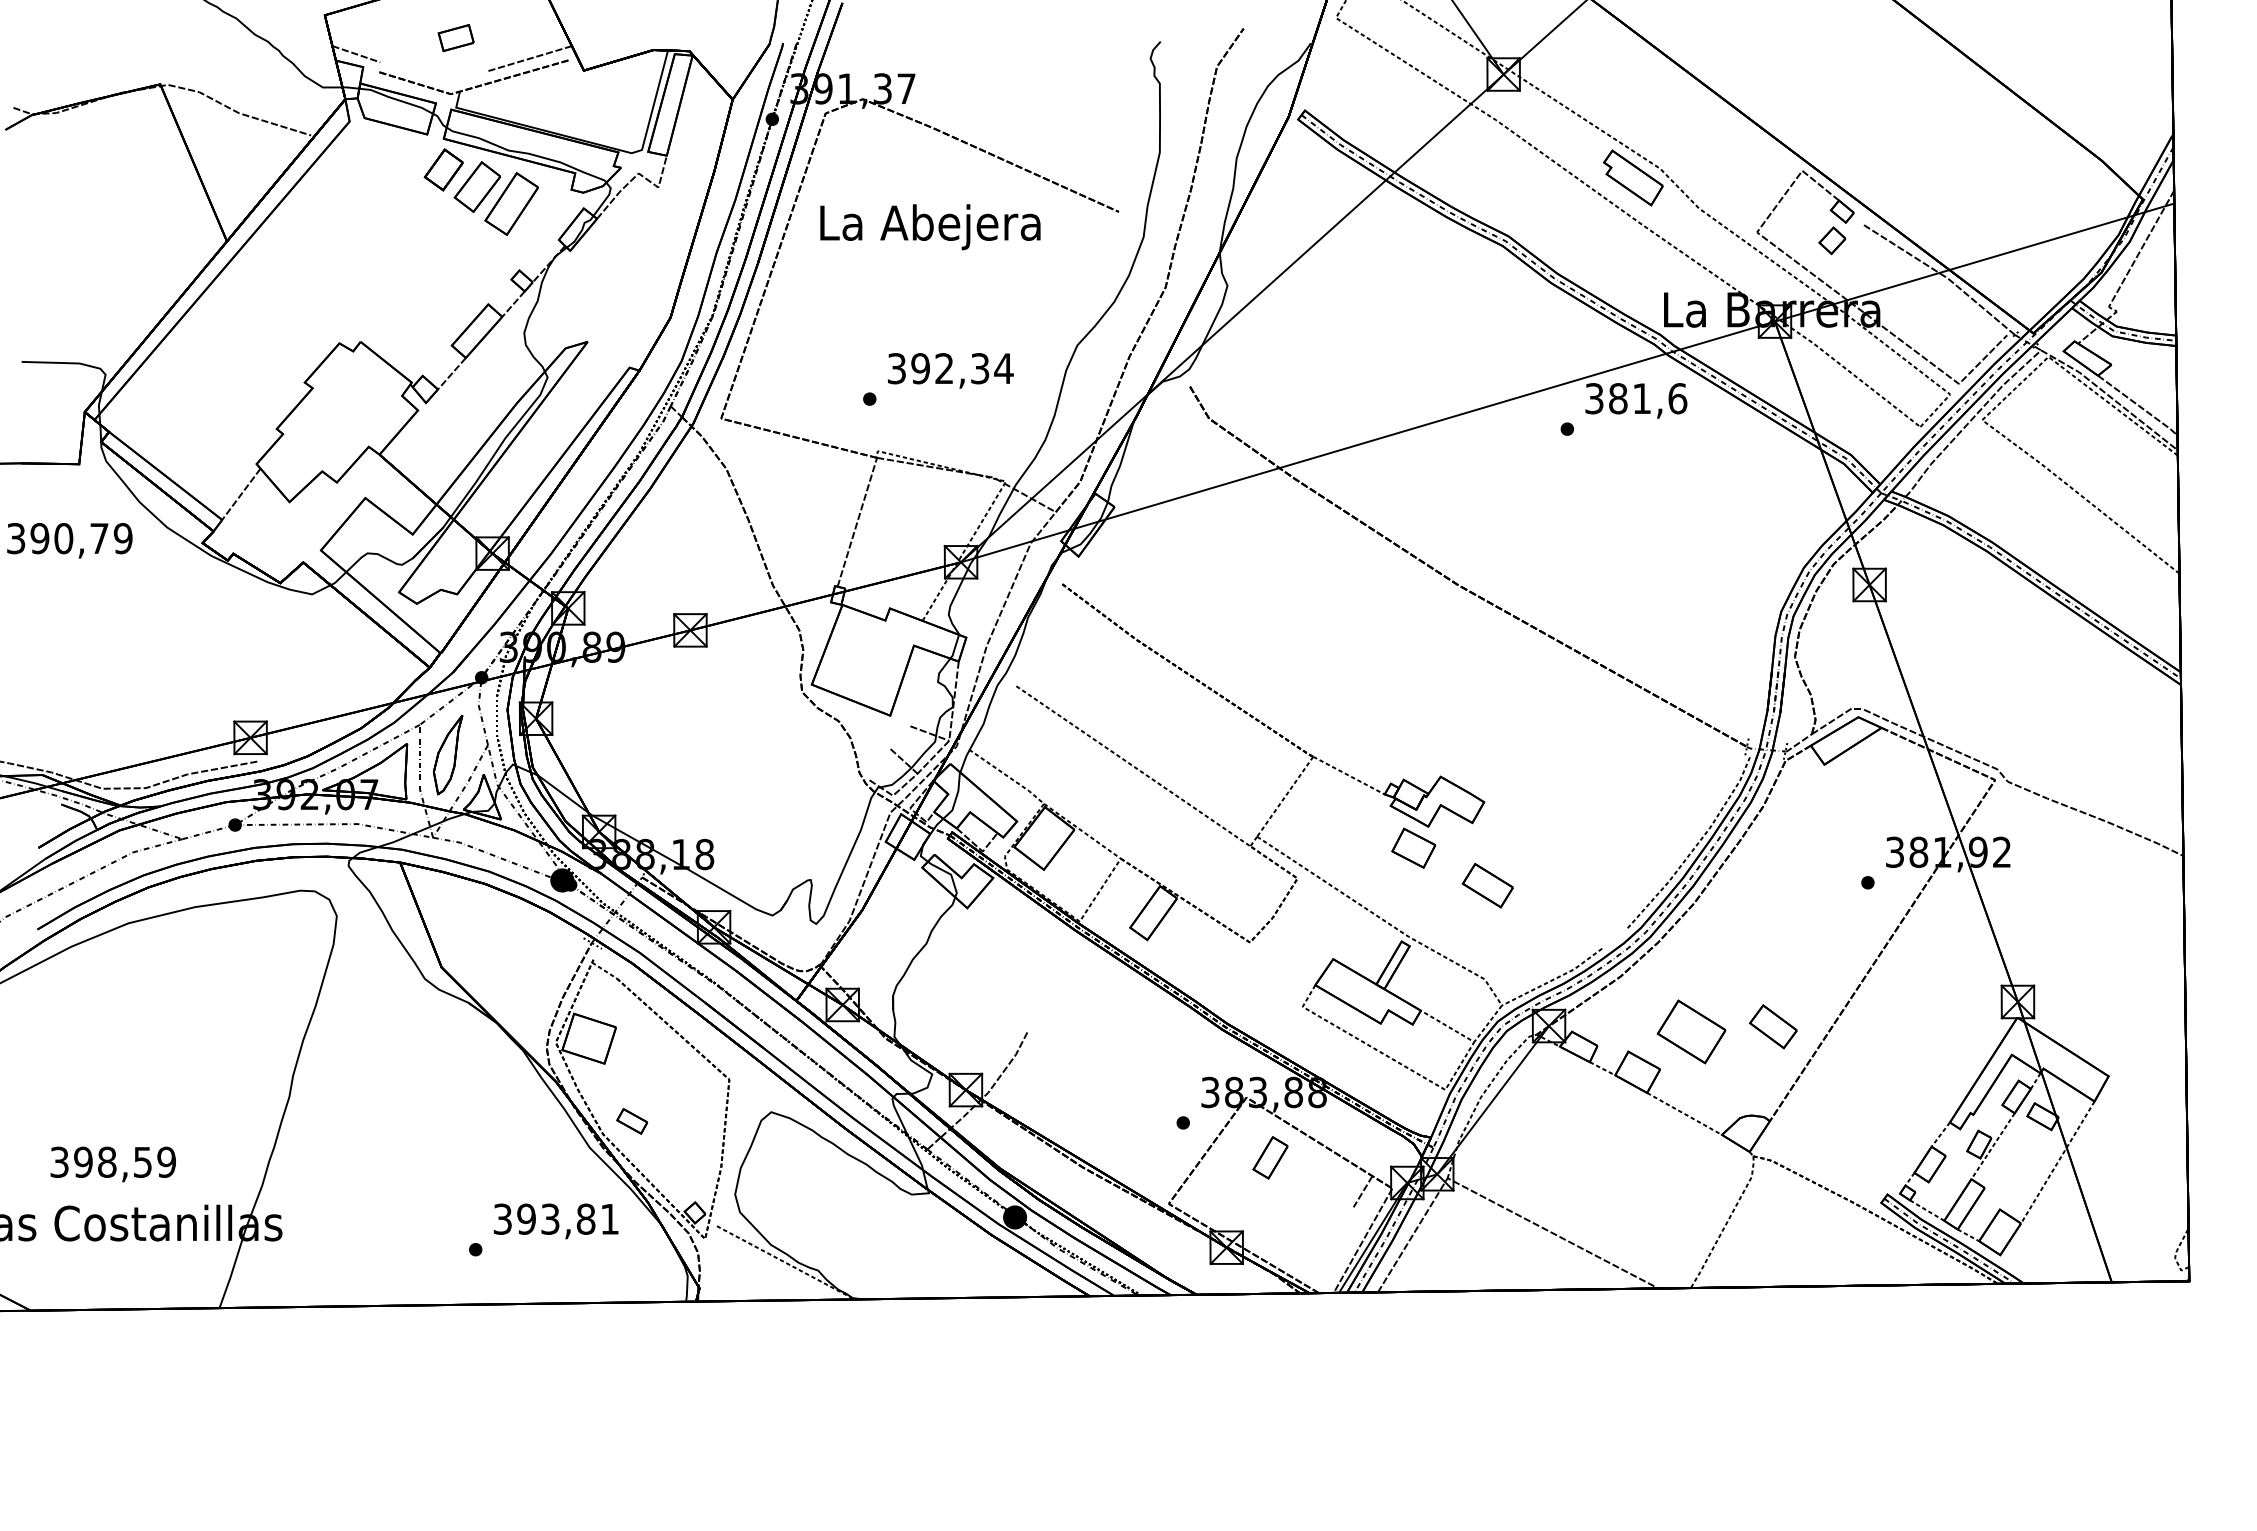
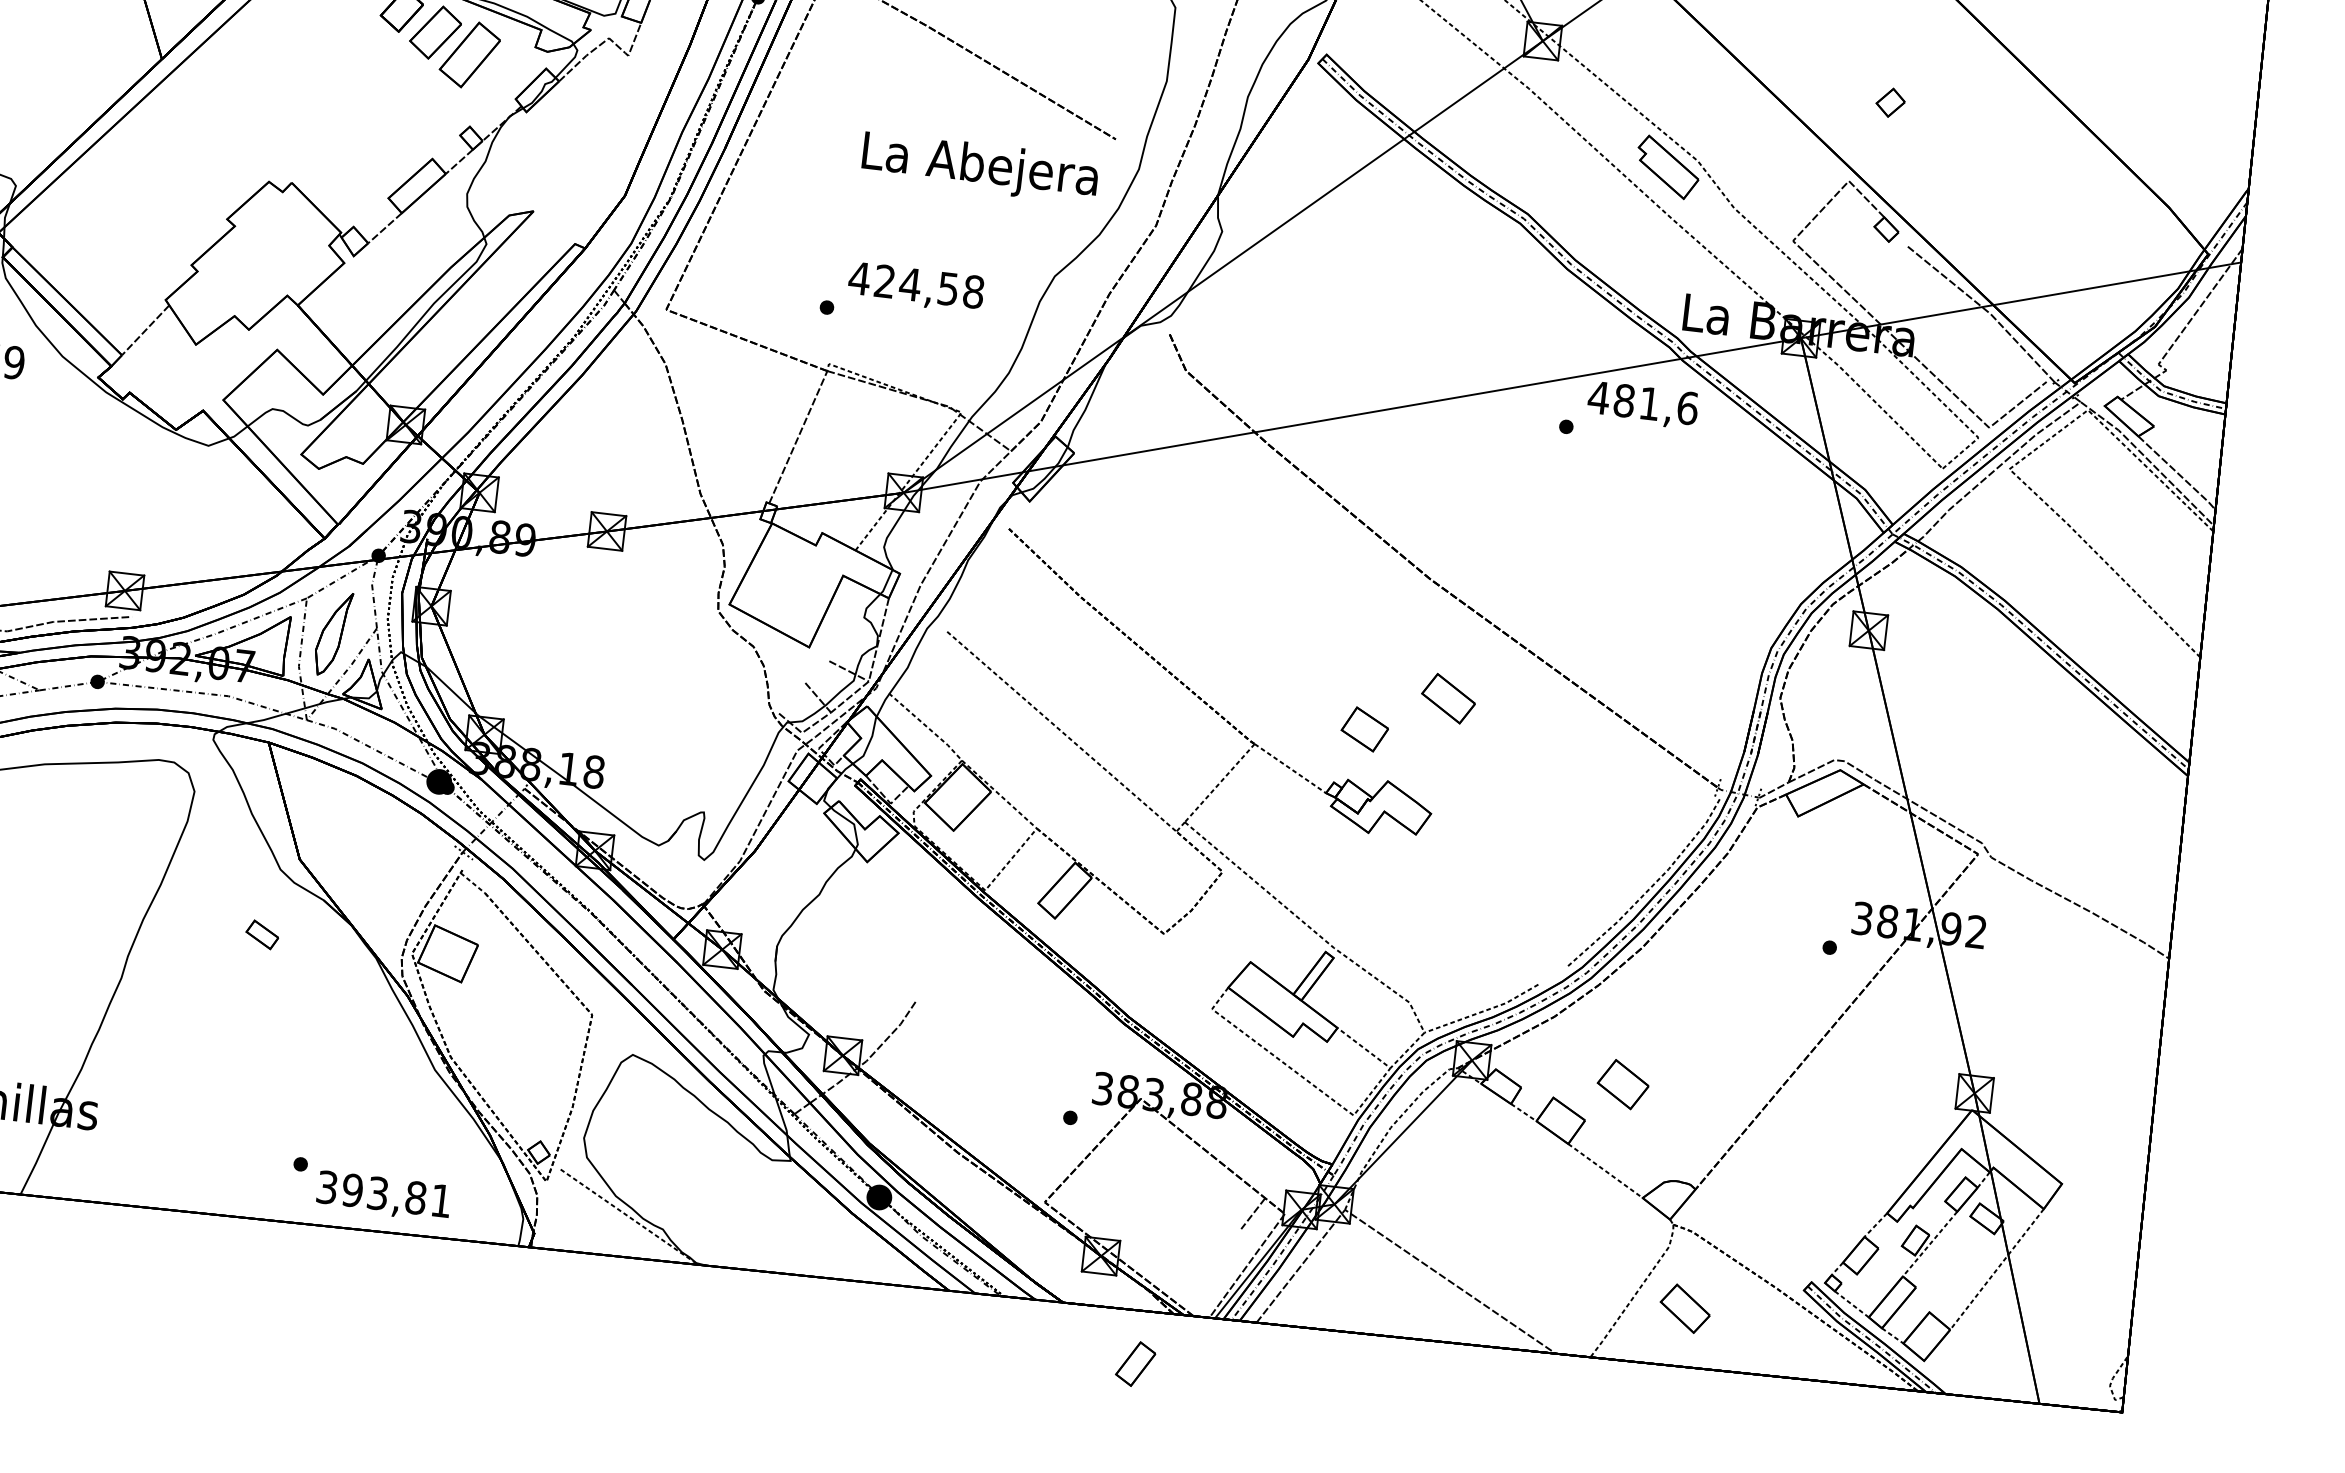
text: (930, 227) -> (980, 168), moved
part: (1832, 240) -> (1890, 102), moved
text: (950, 368) -> (916, 285), 392,34 -> 424,58
text: (1594, 398) -> (1599, 397), 381,6 -> 481,6
part: (1413, 847) -> (1364, 728), moved
part: (1487, 885) -> (1448, 698), moved
part: (1773, 1026) -> (1685, 1308), moved
part: (1691, 1031) -> (1623, 1084), size x0.7
part: (631, 1121) -> (261, 934), moved
part: (1270, 1157) -> (1135, 1363), moved
text: (555, 1221) -> (383, 1196), moved

